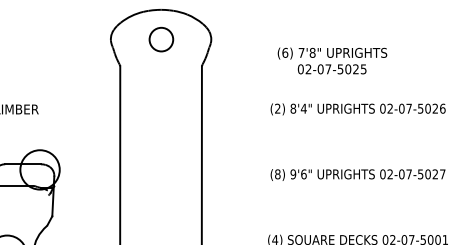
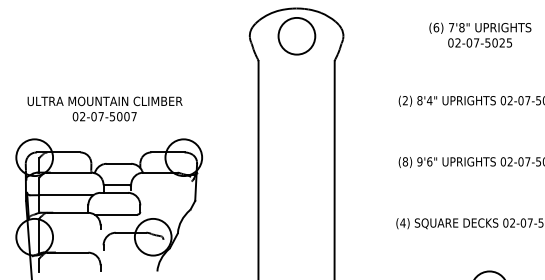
circle: (160, 38) -> (296, 35), size x1.67
text: (332, 60) -> (480, 34), moved

